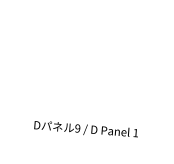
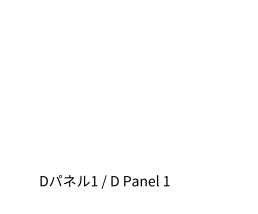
text: (77, 128) -> (94, 181), 9 -> 1

